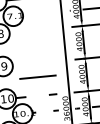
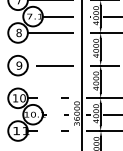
line: (37, 13) -> (57, 16), added
line: (32, 30) -> (50, 32), added
line: (37, 77) -> (54, 65), moved

